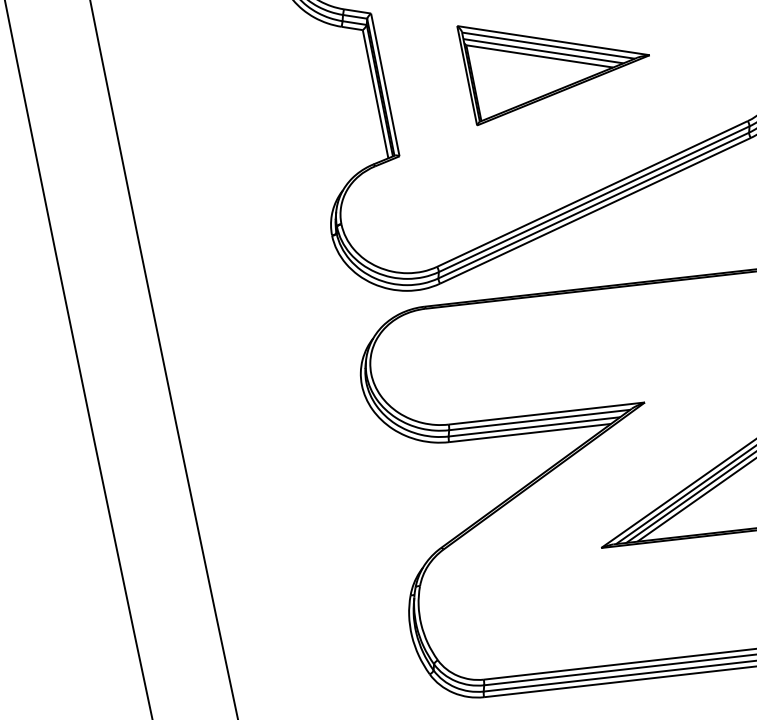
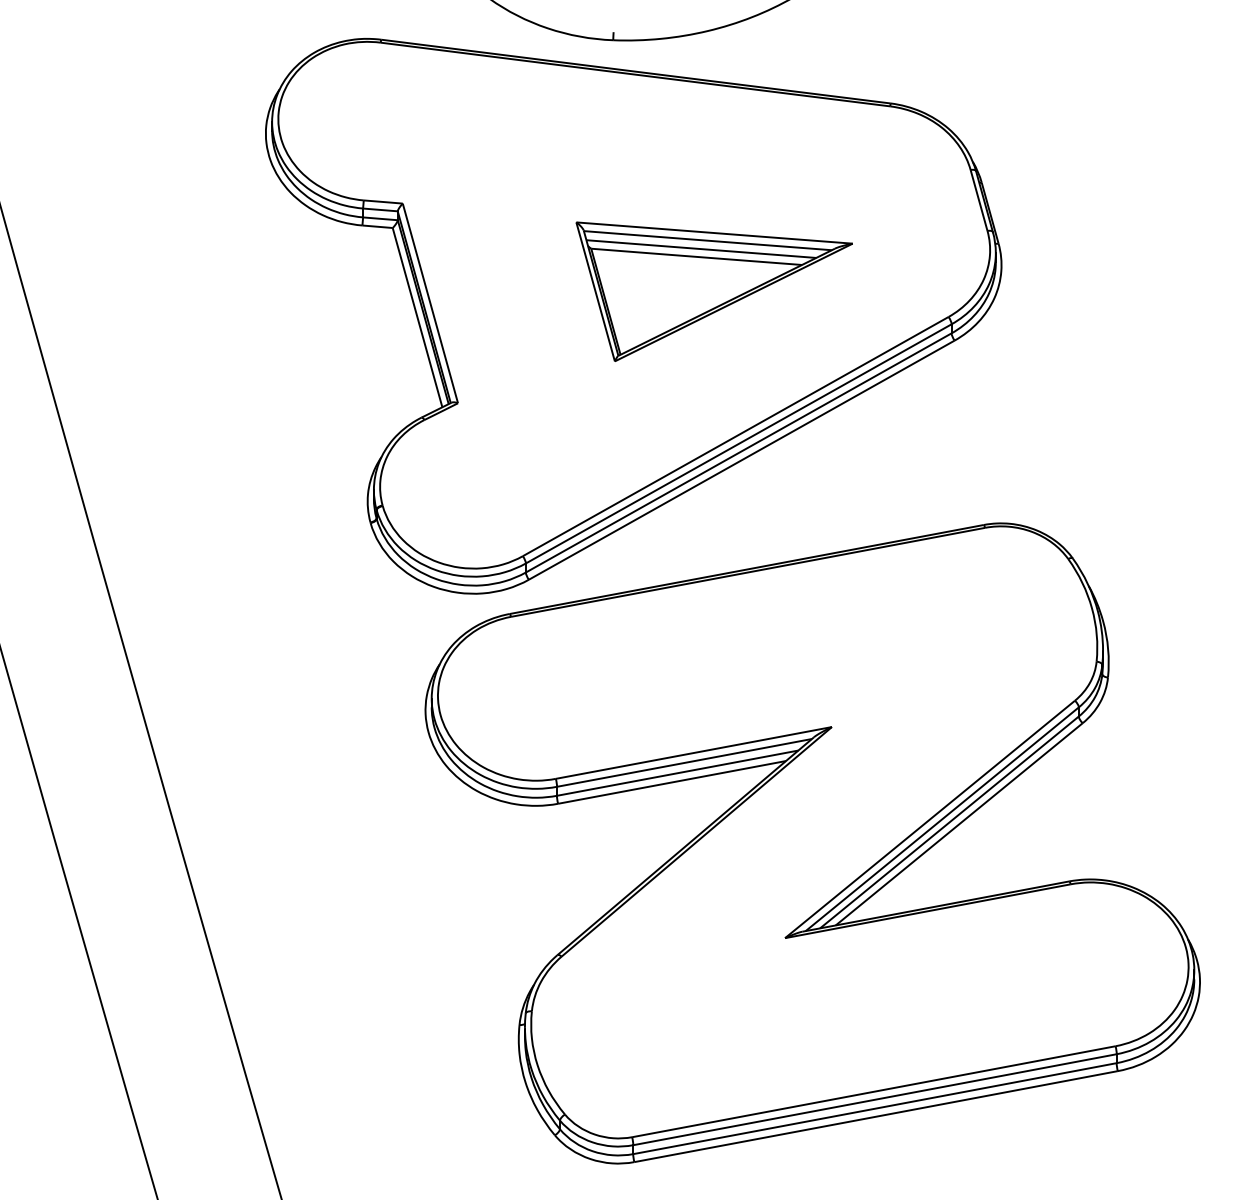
part: (549, 81) -> (713, 291), moved

